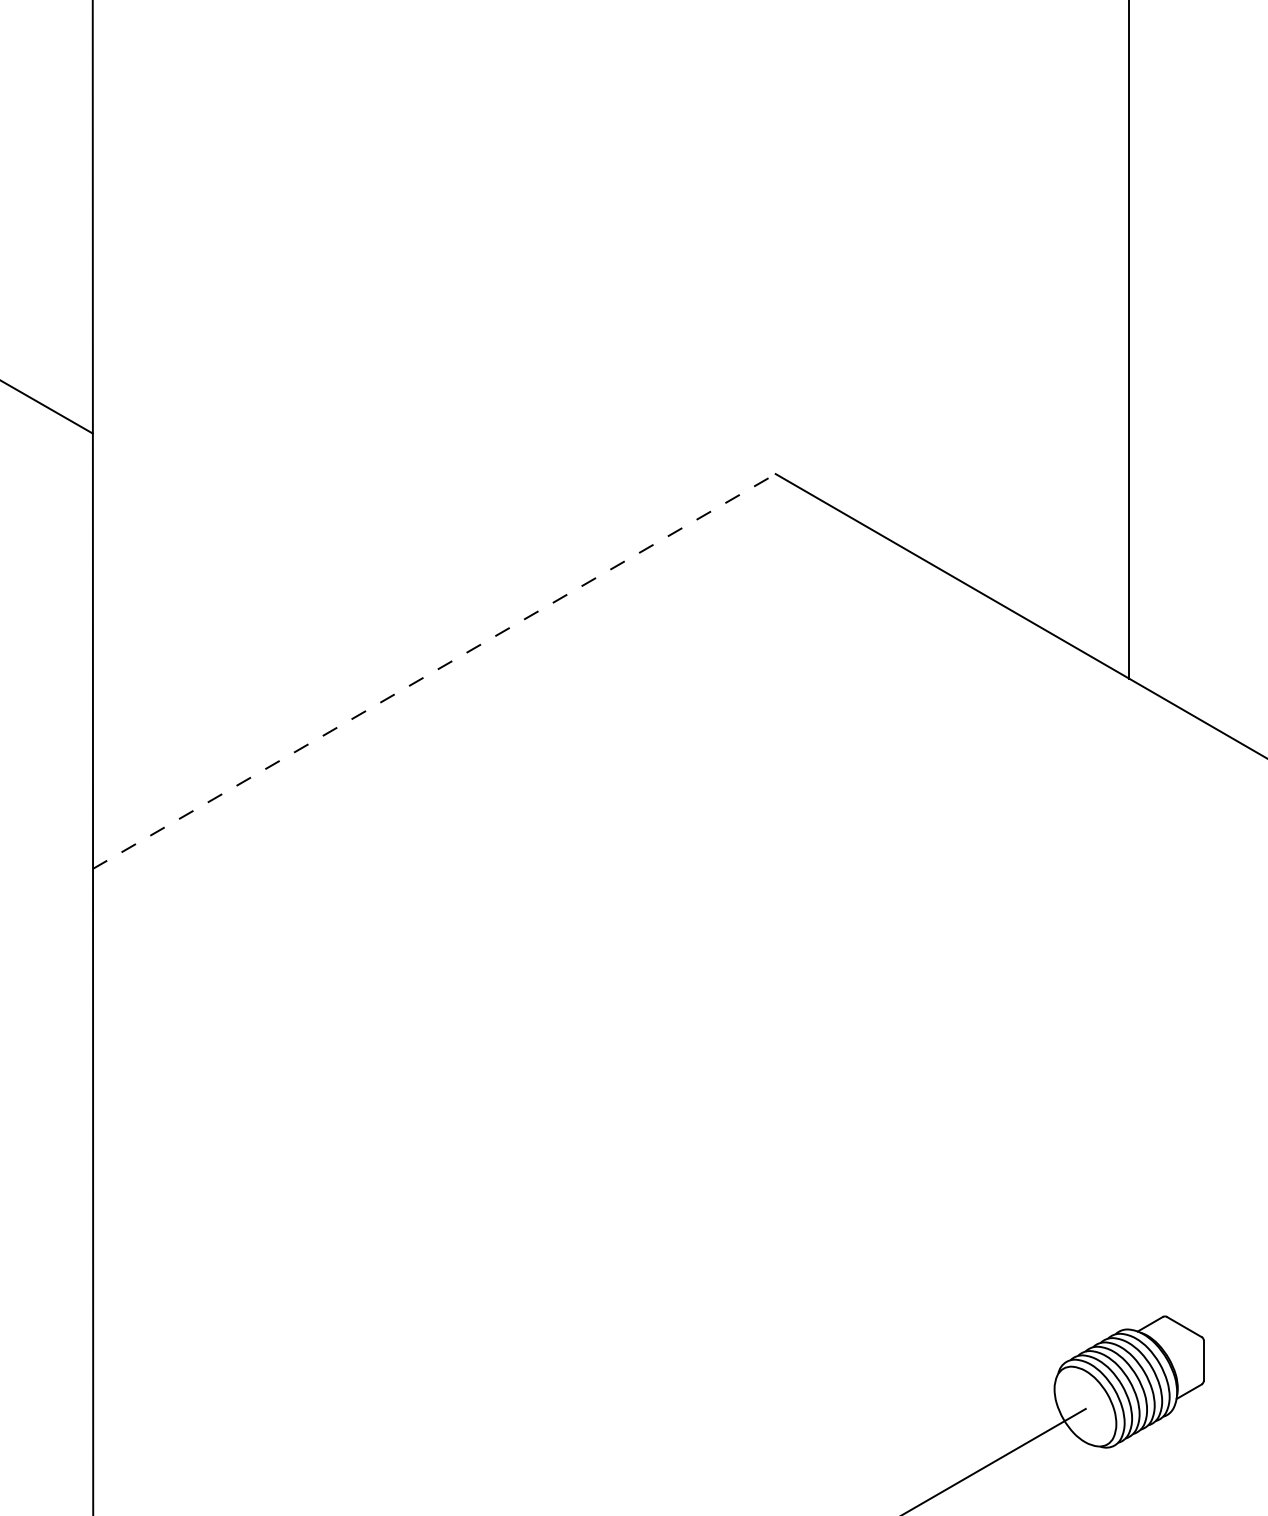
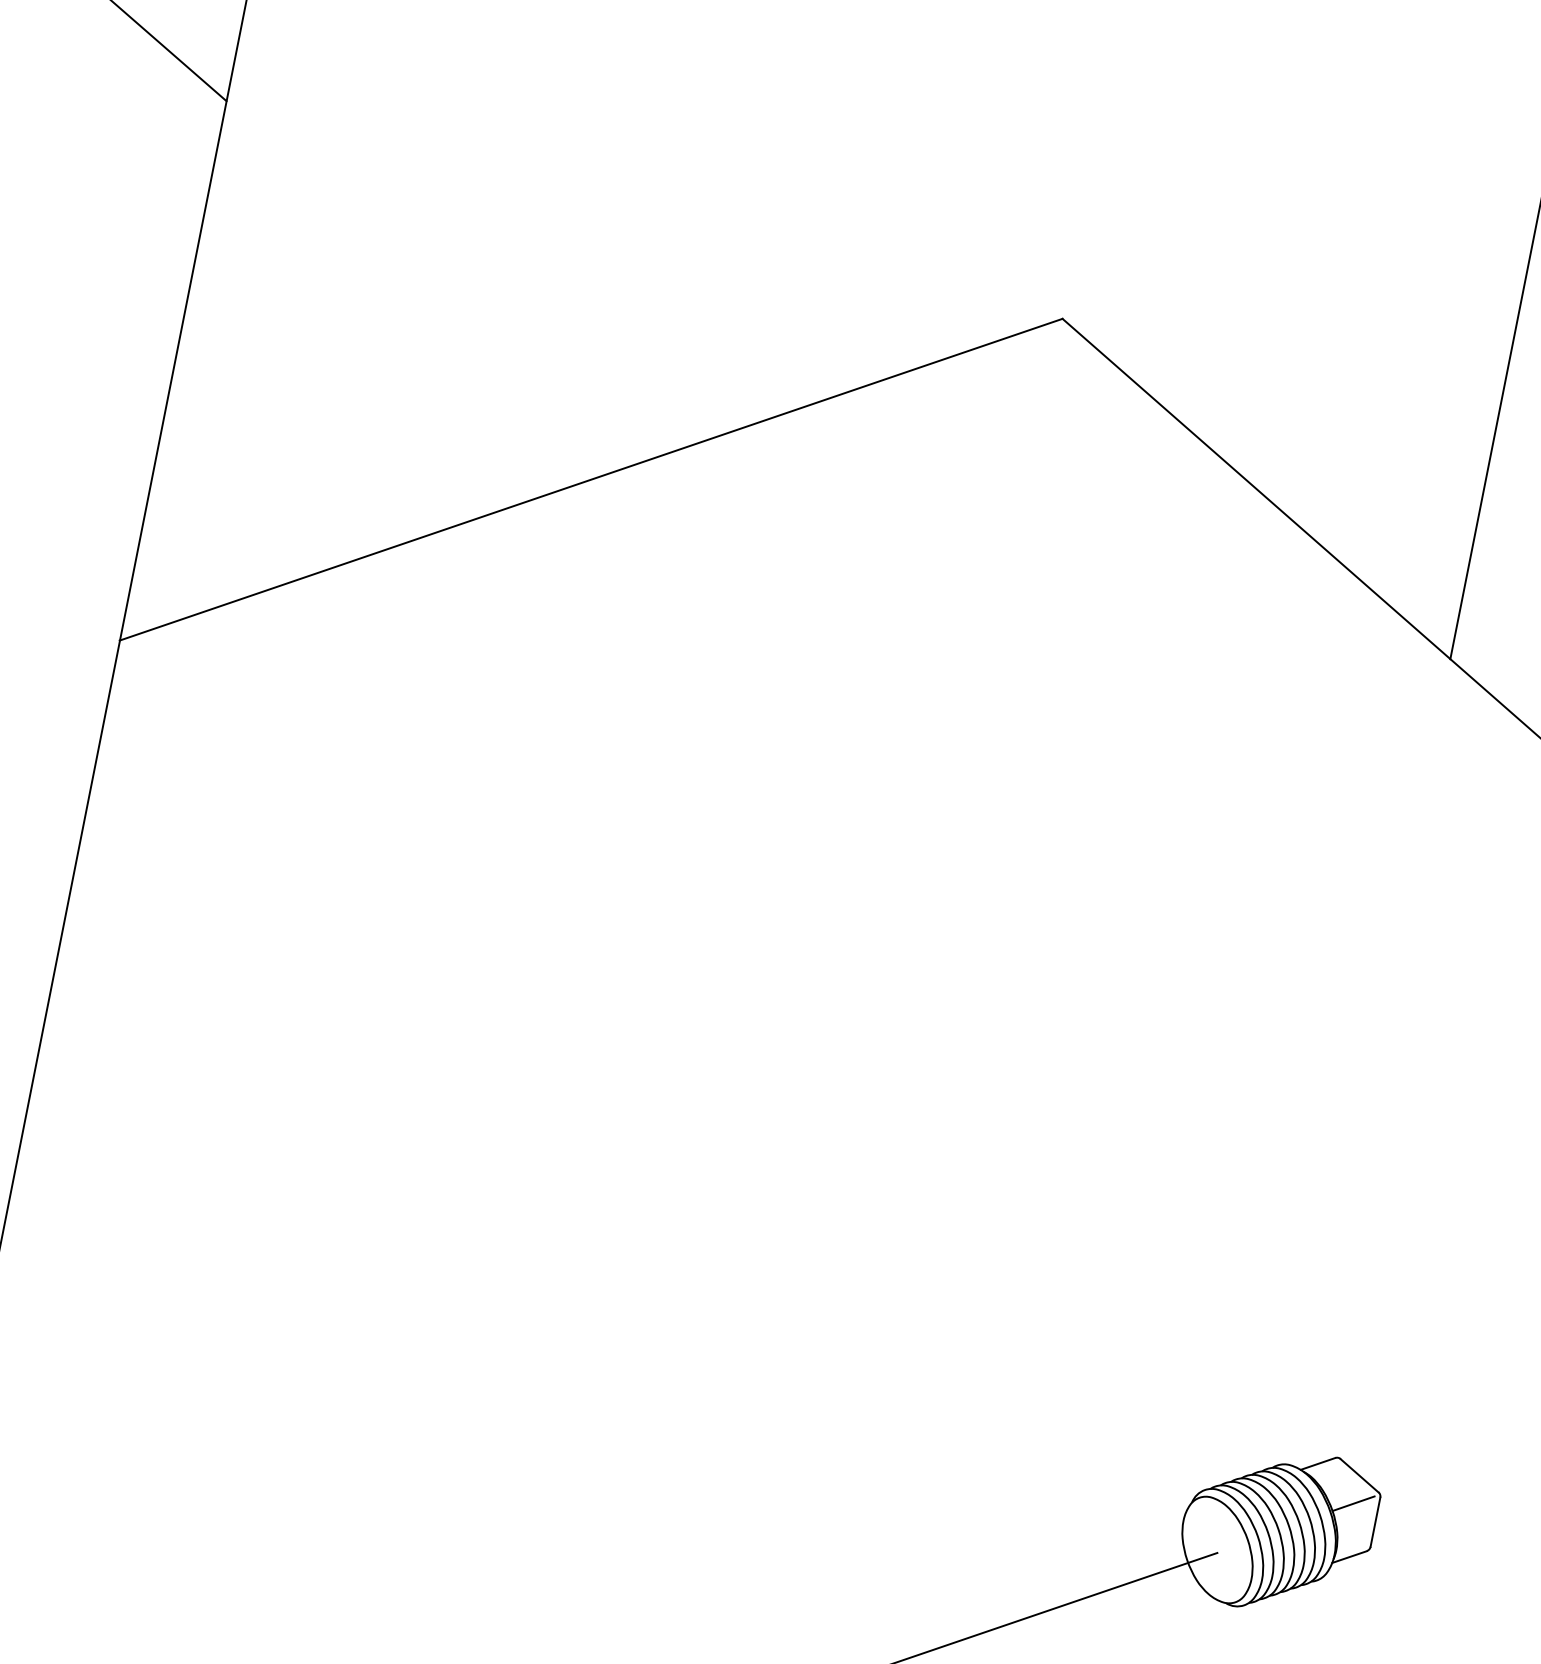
line: (434, 671) -> (591, 479), dashed -> solid
line: (1183, 1349) -> (1352, 1503), added

